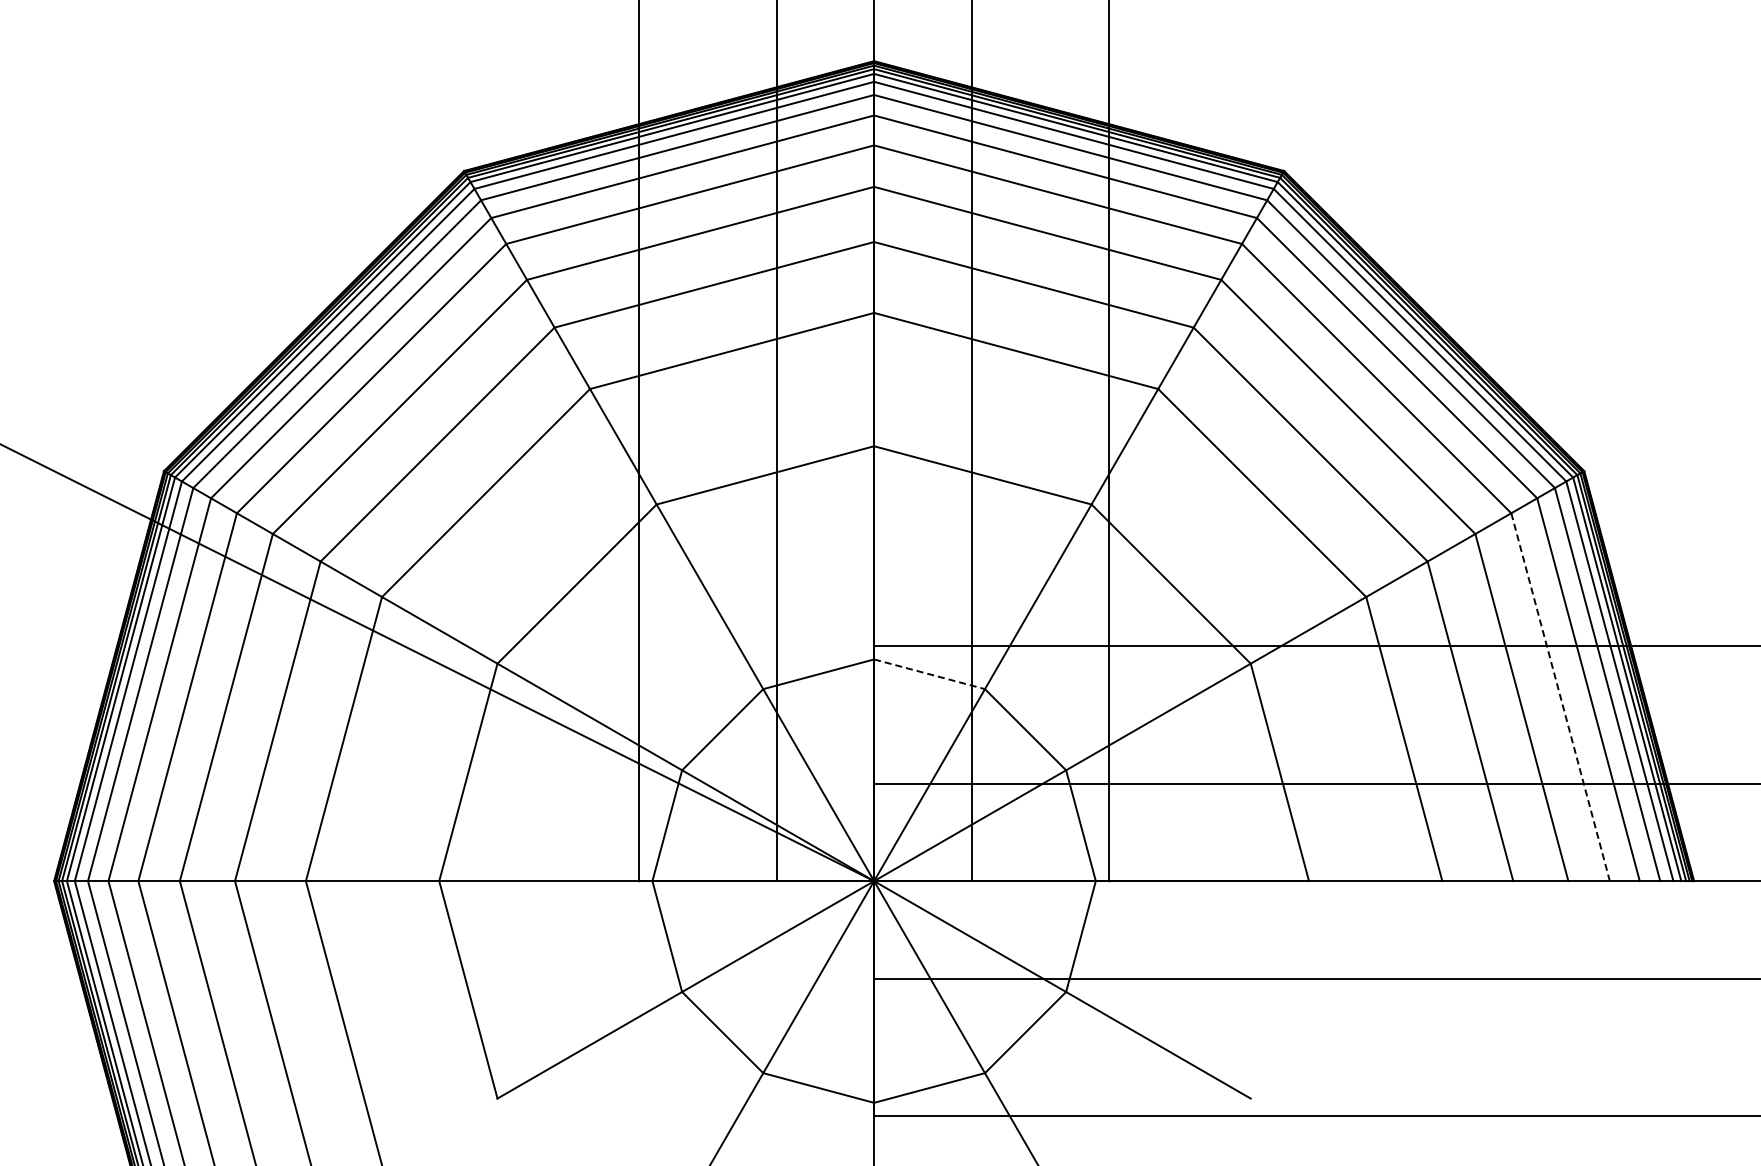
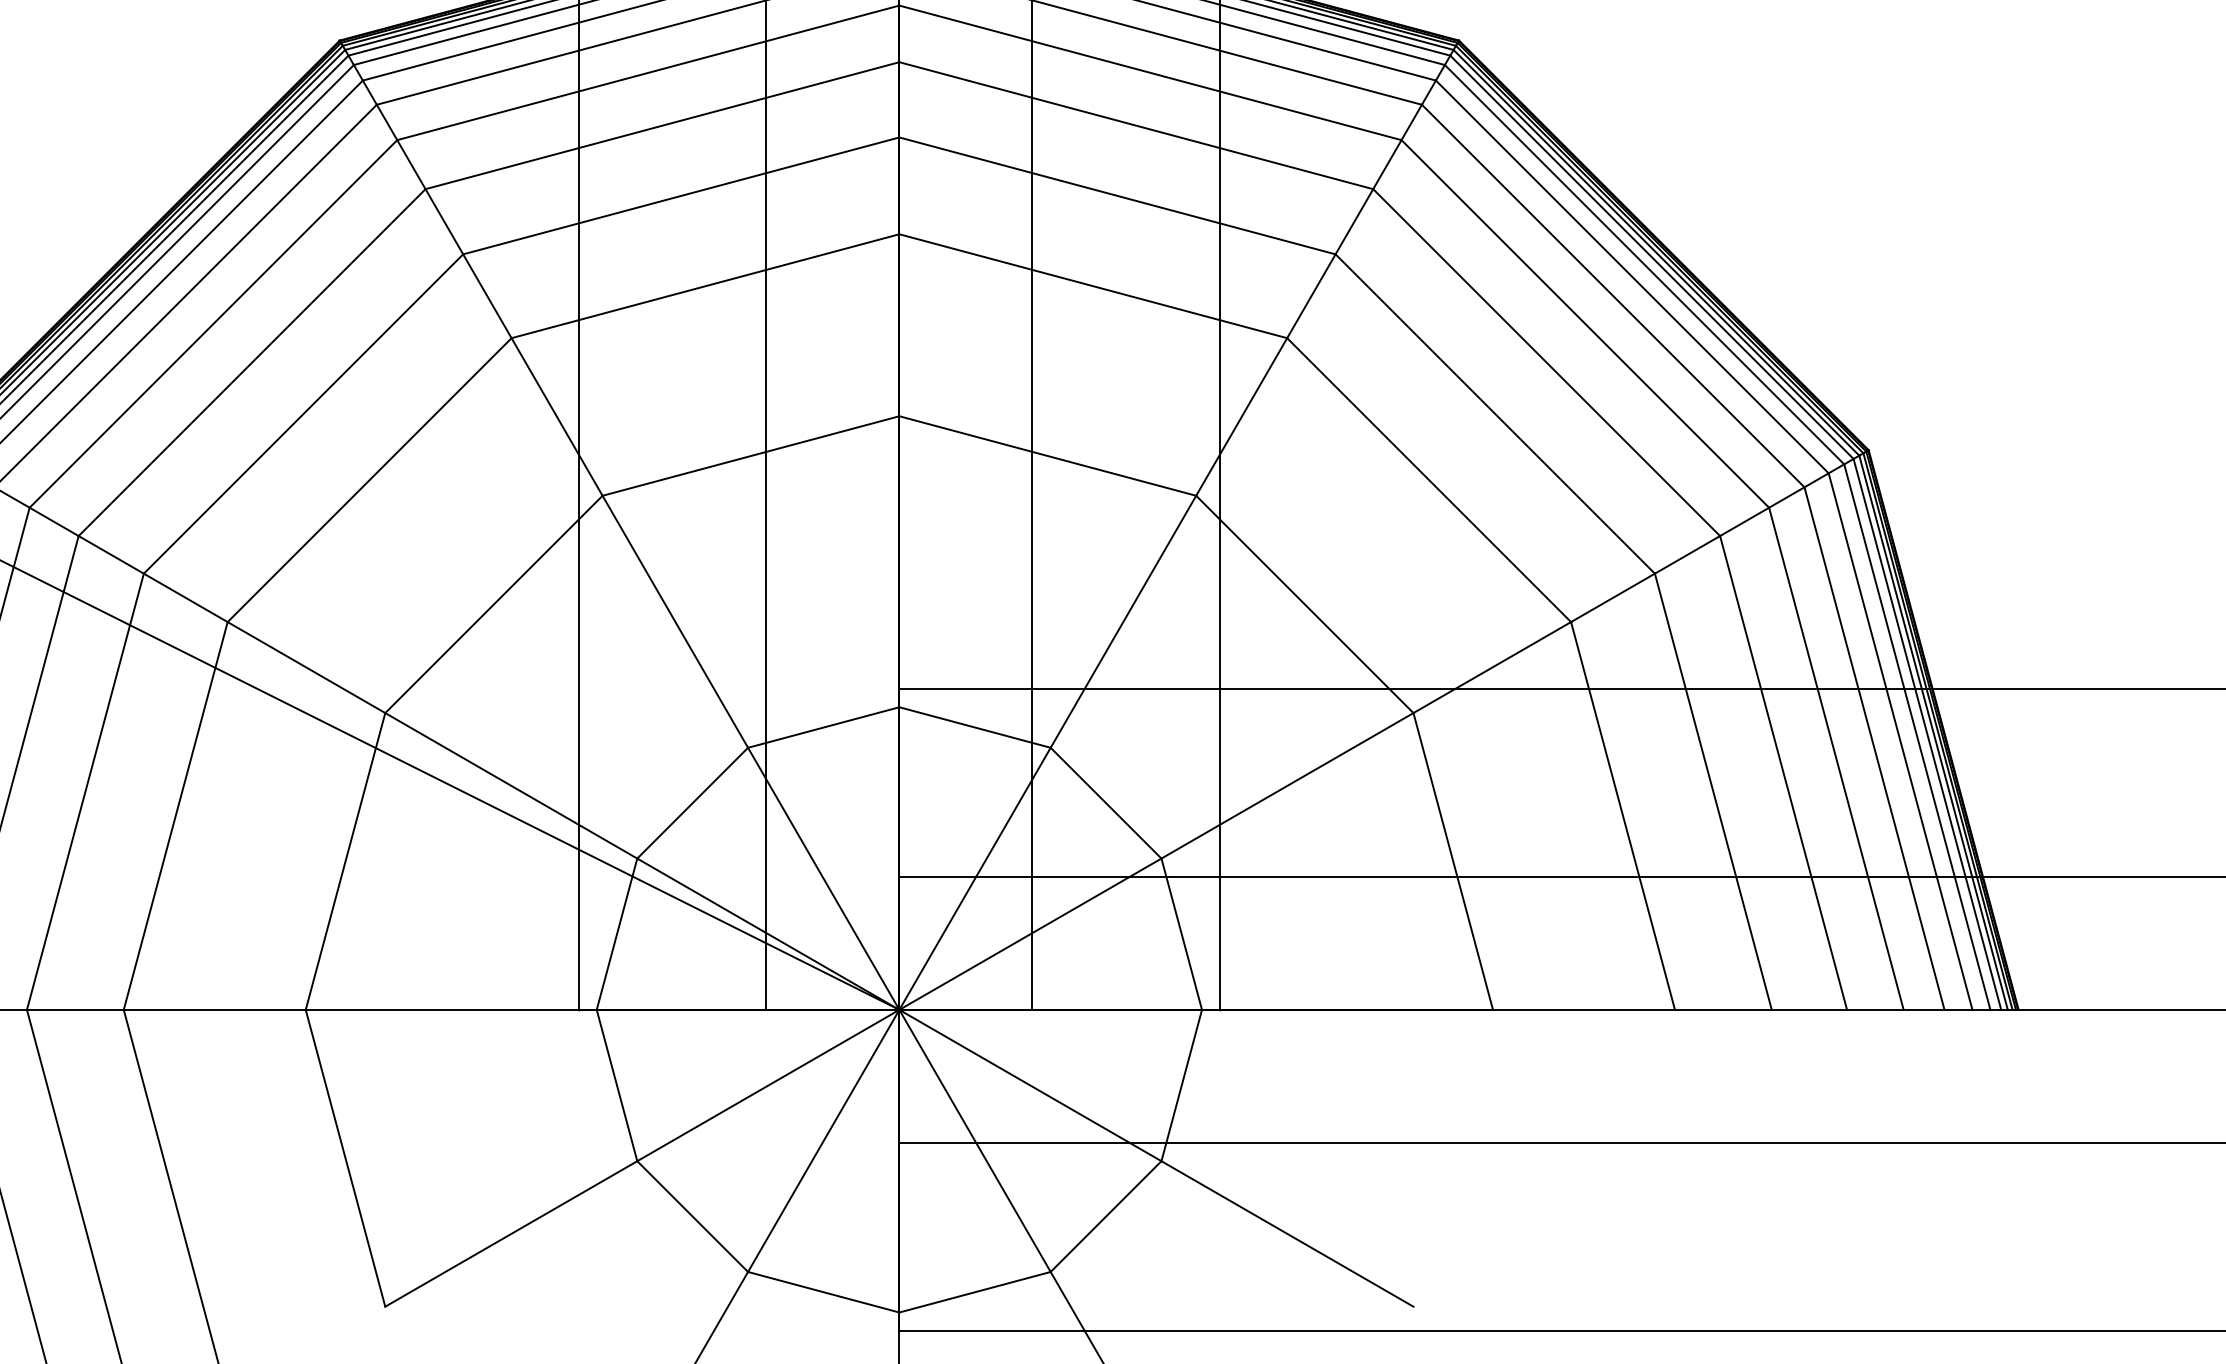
line: (930, 674) -> (976, 727), dashed -> solid
line: (1560, 697) -> (1836, 759), dashed -> solid

